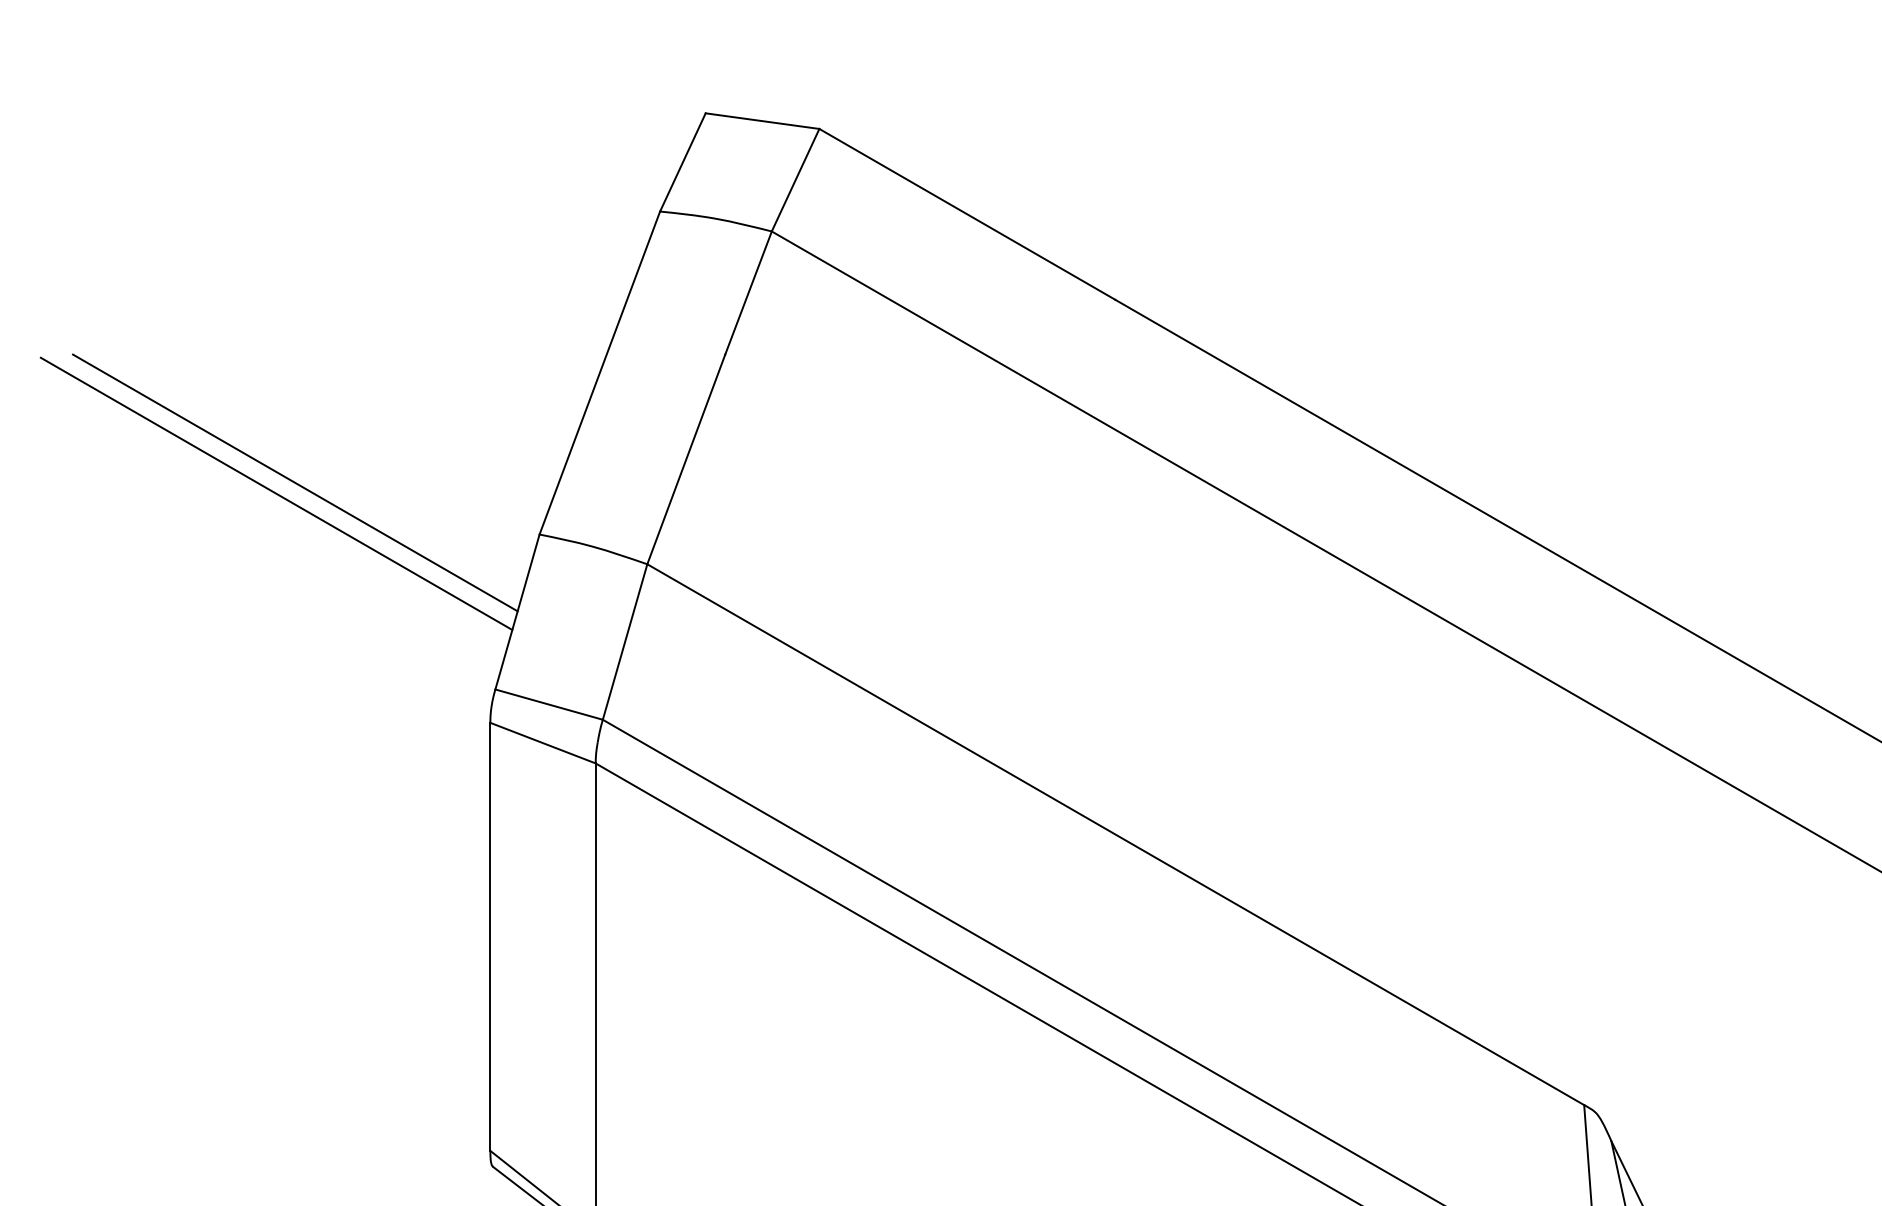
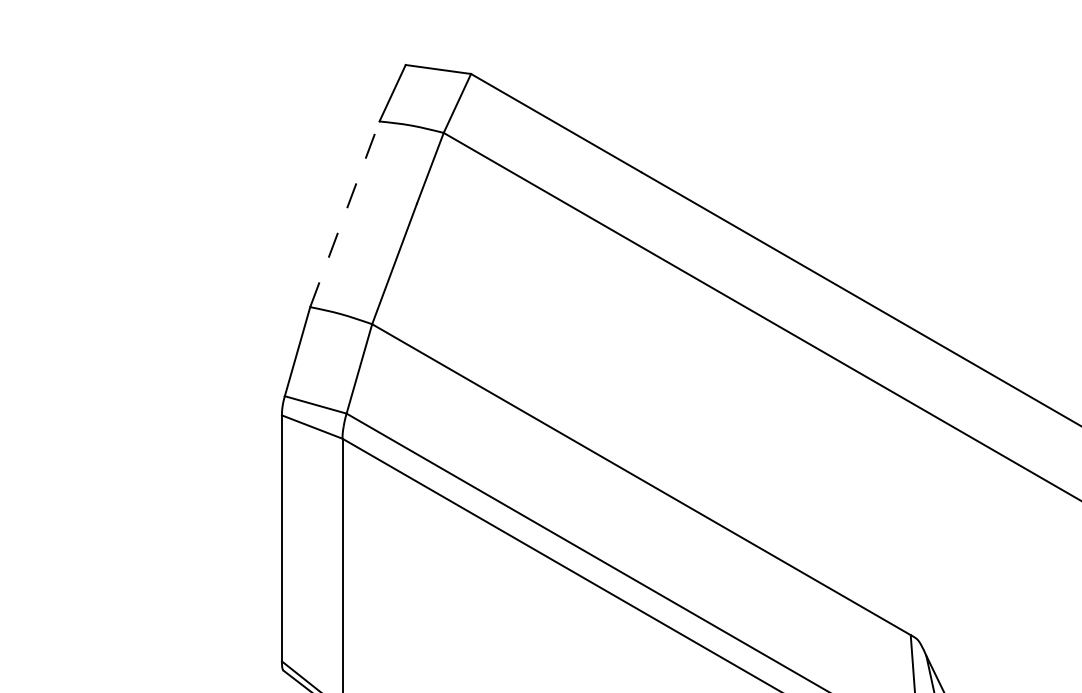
line: (600, 371) -> (345, 213), solid -> dashed
line: (294, 482) -> (169, 277), removed
line: (275, 493) -> (158, 283), removed

